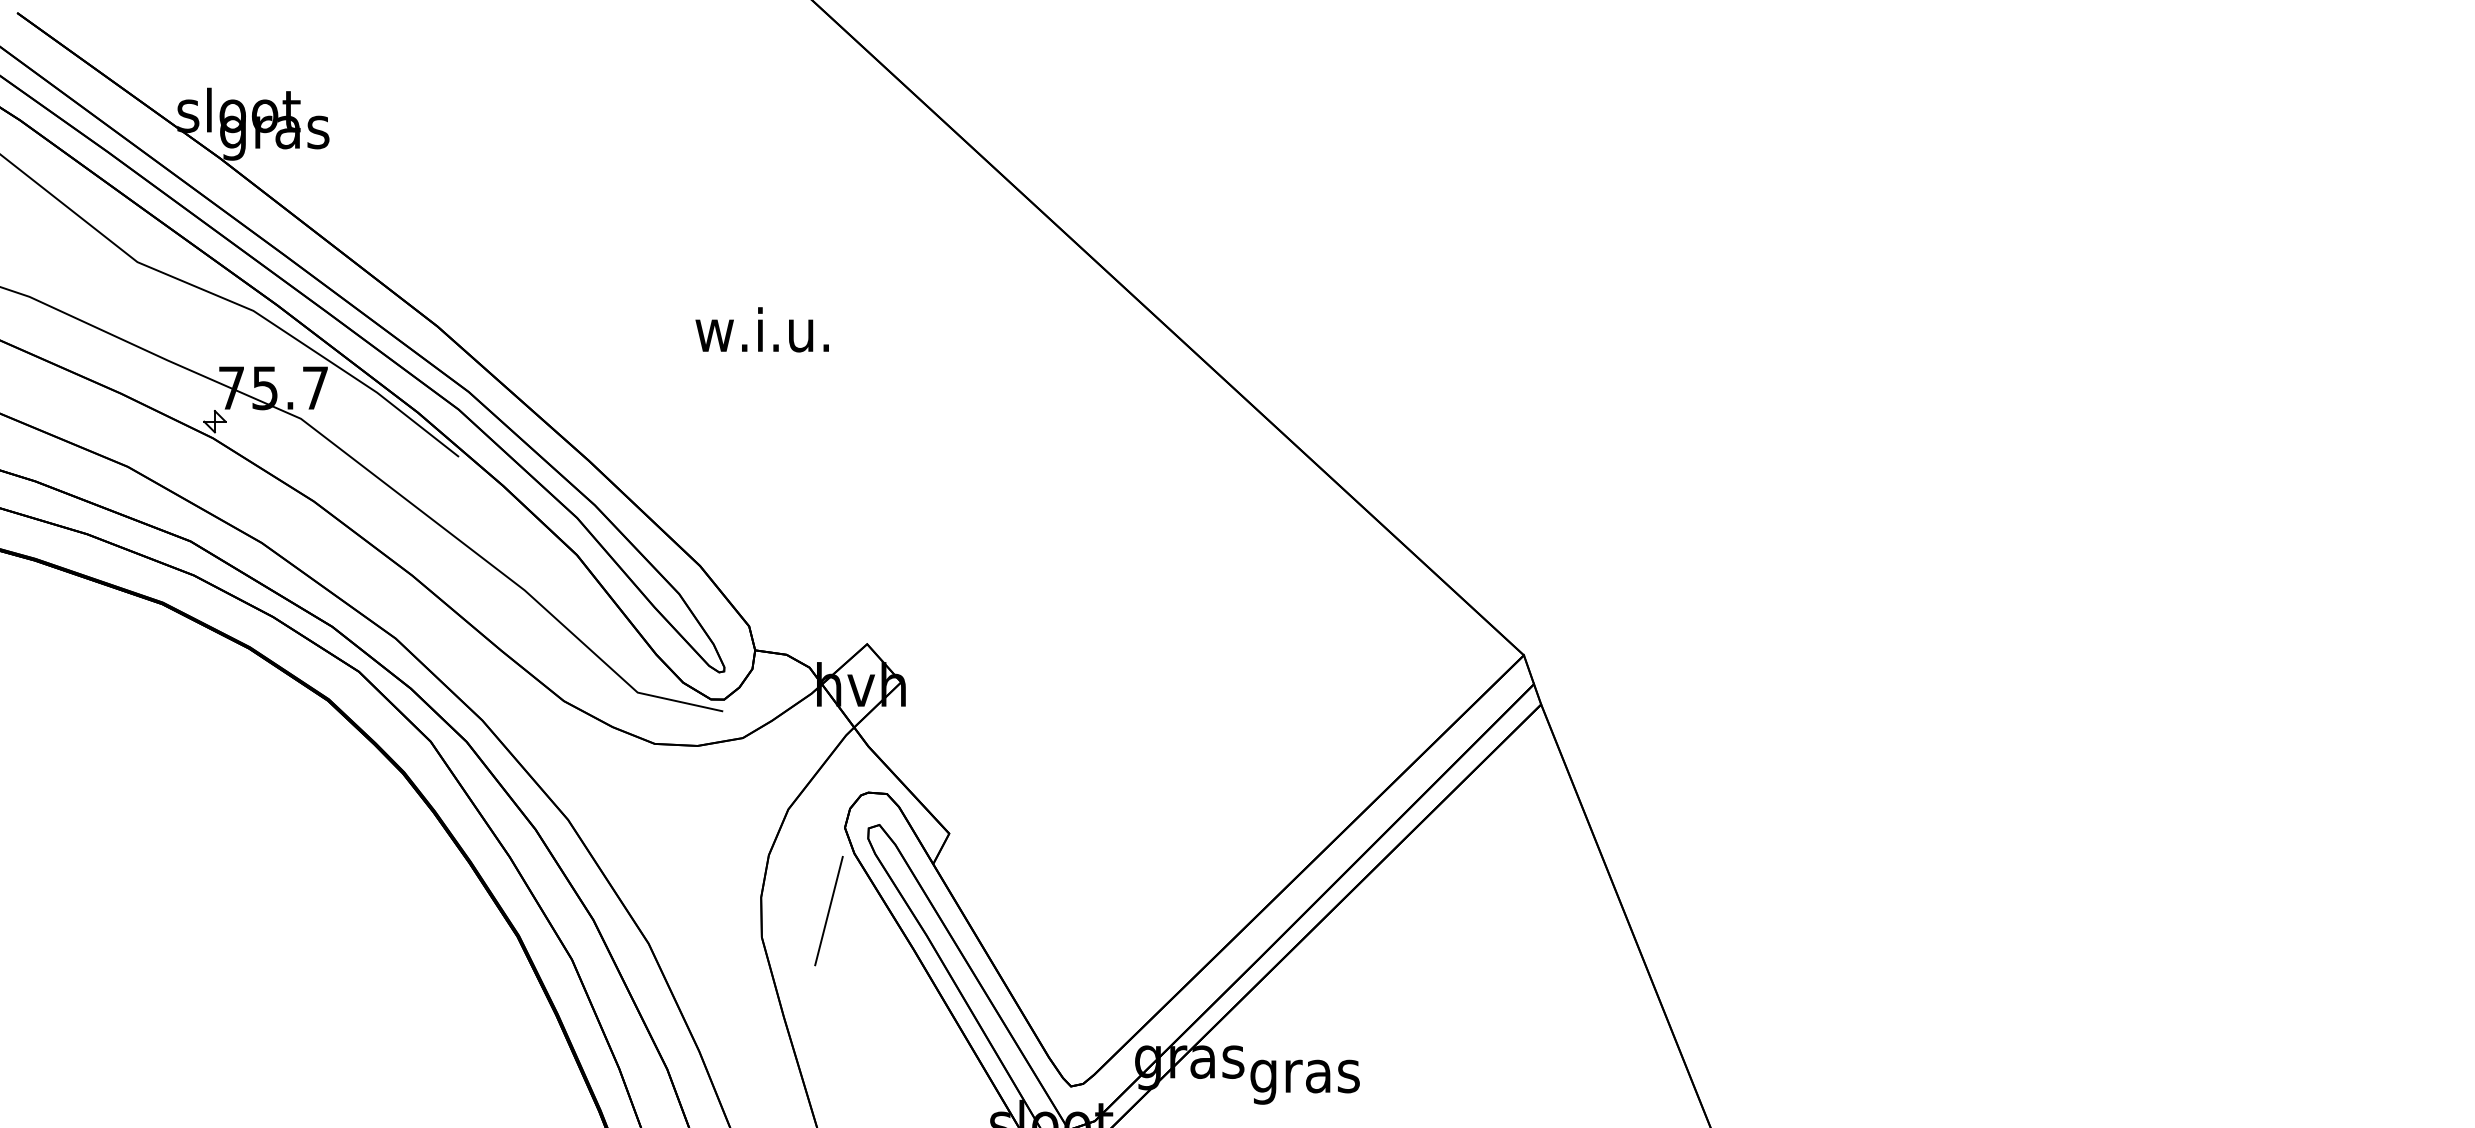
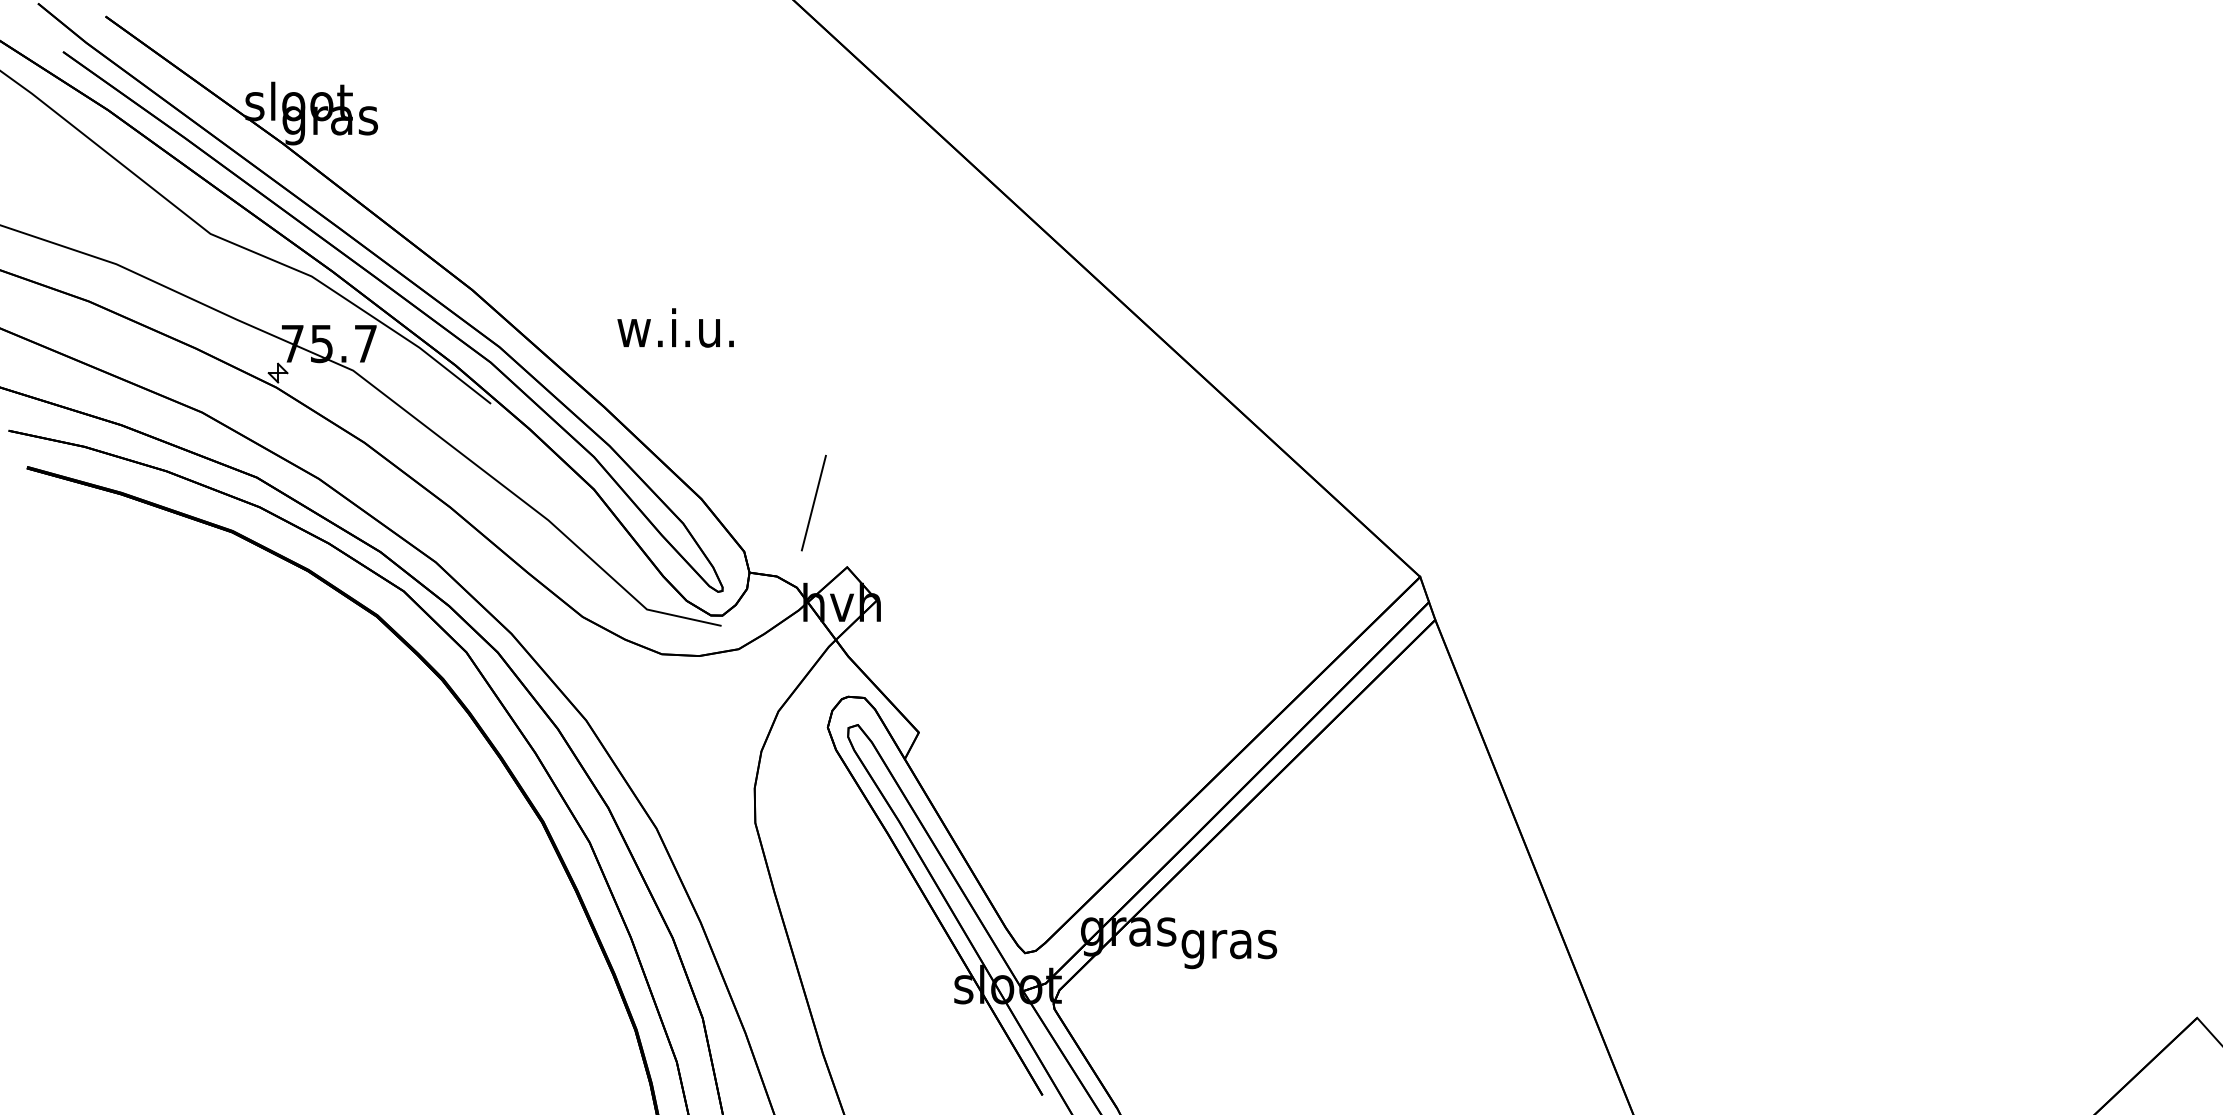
text: (762, 329) -> (675, 327), moved
line: (828, 910) -> (813, 502), moved

